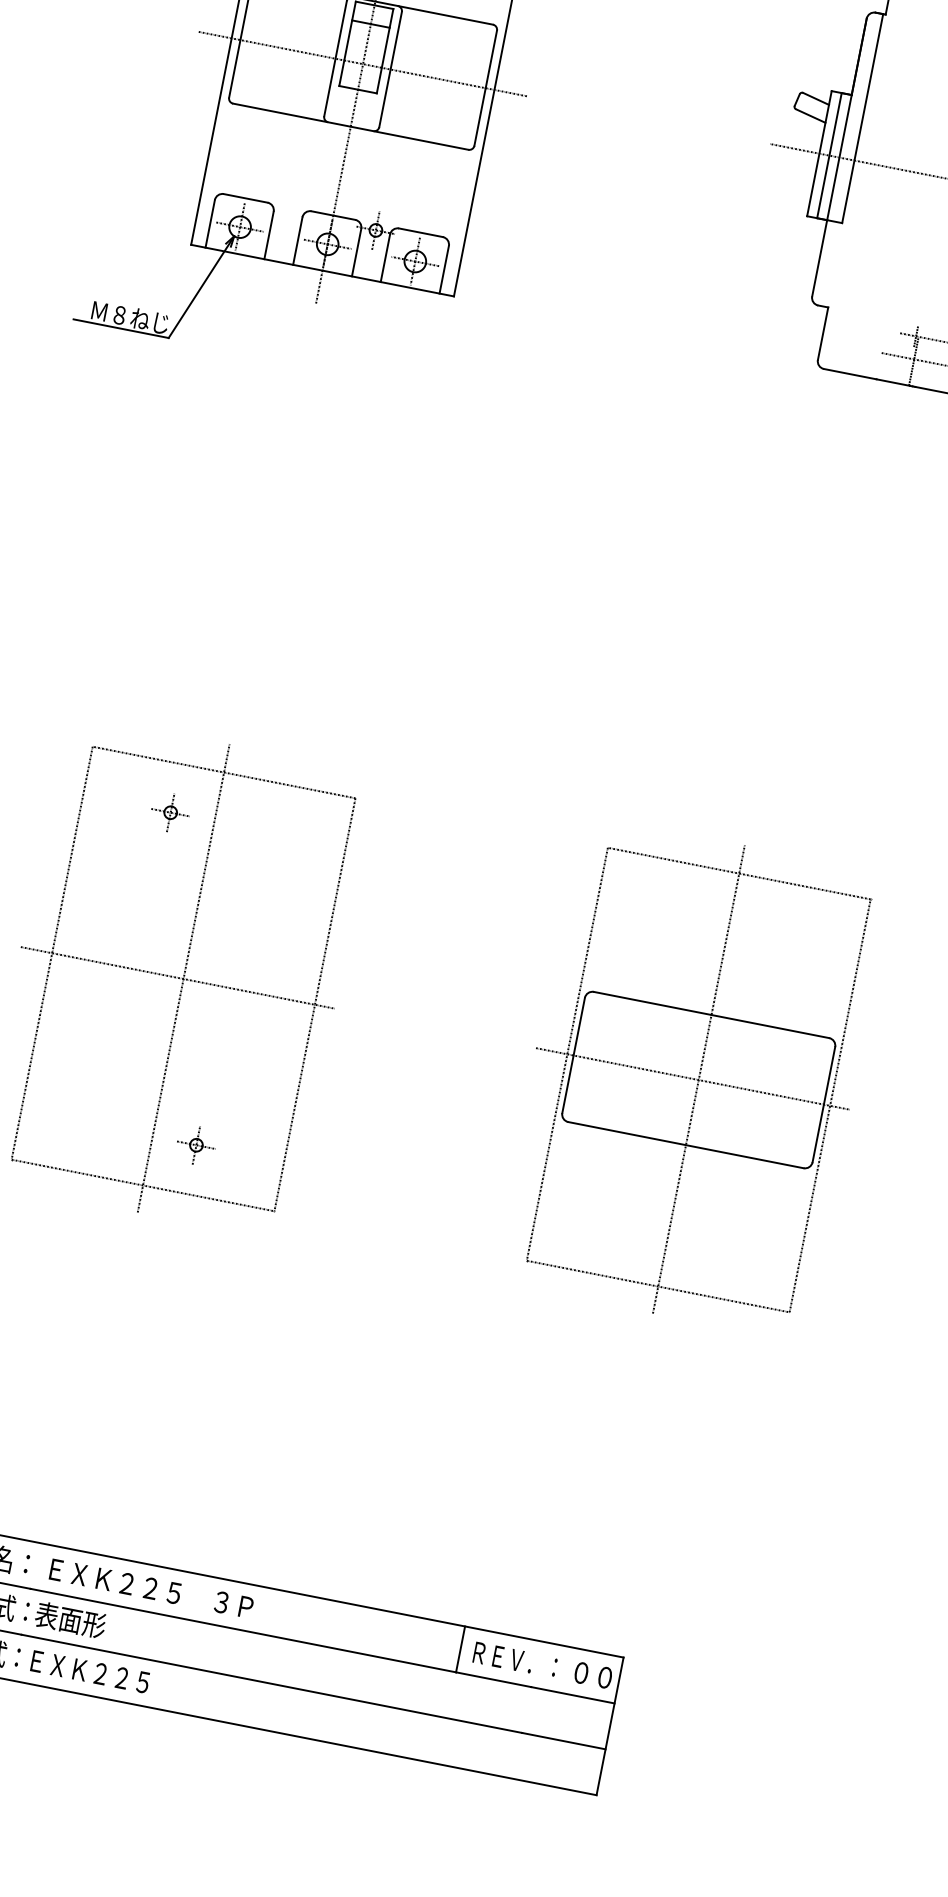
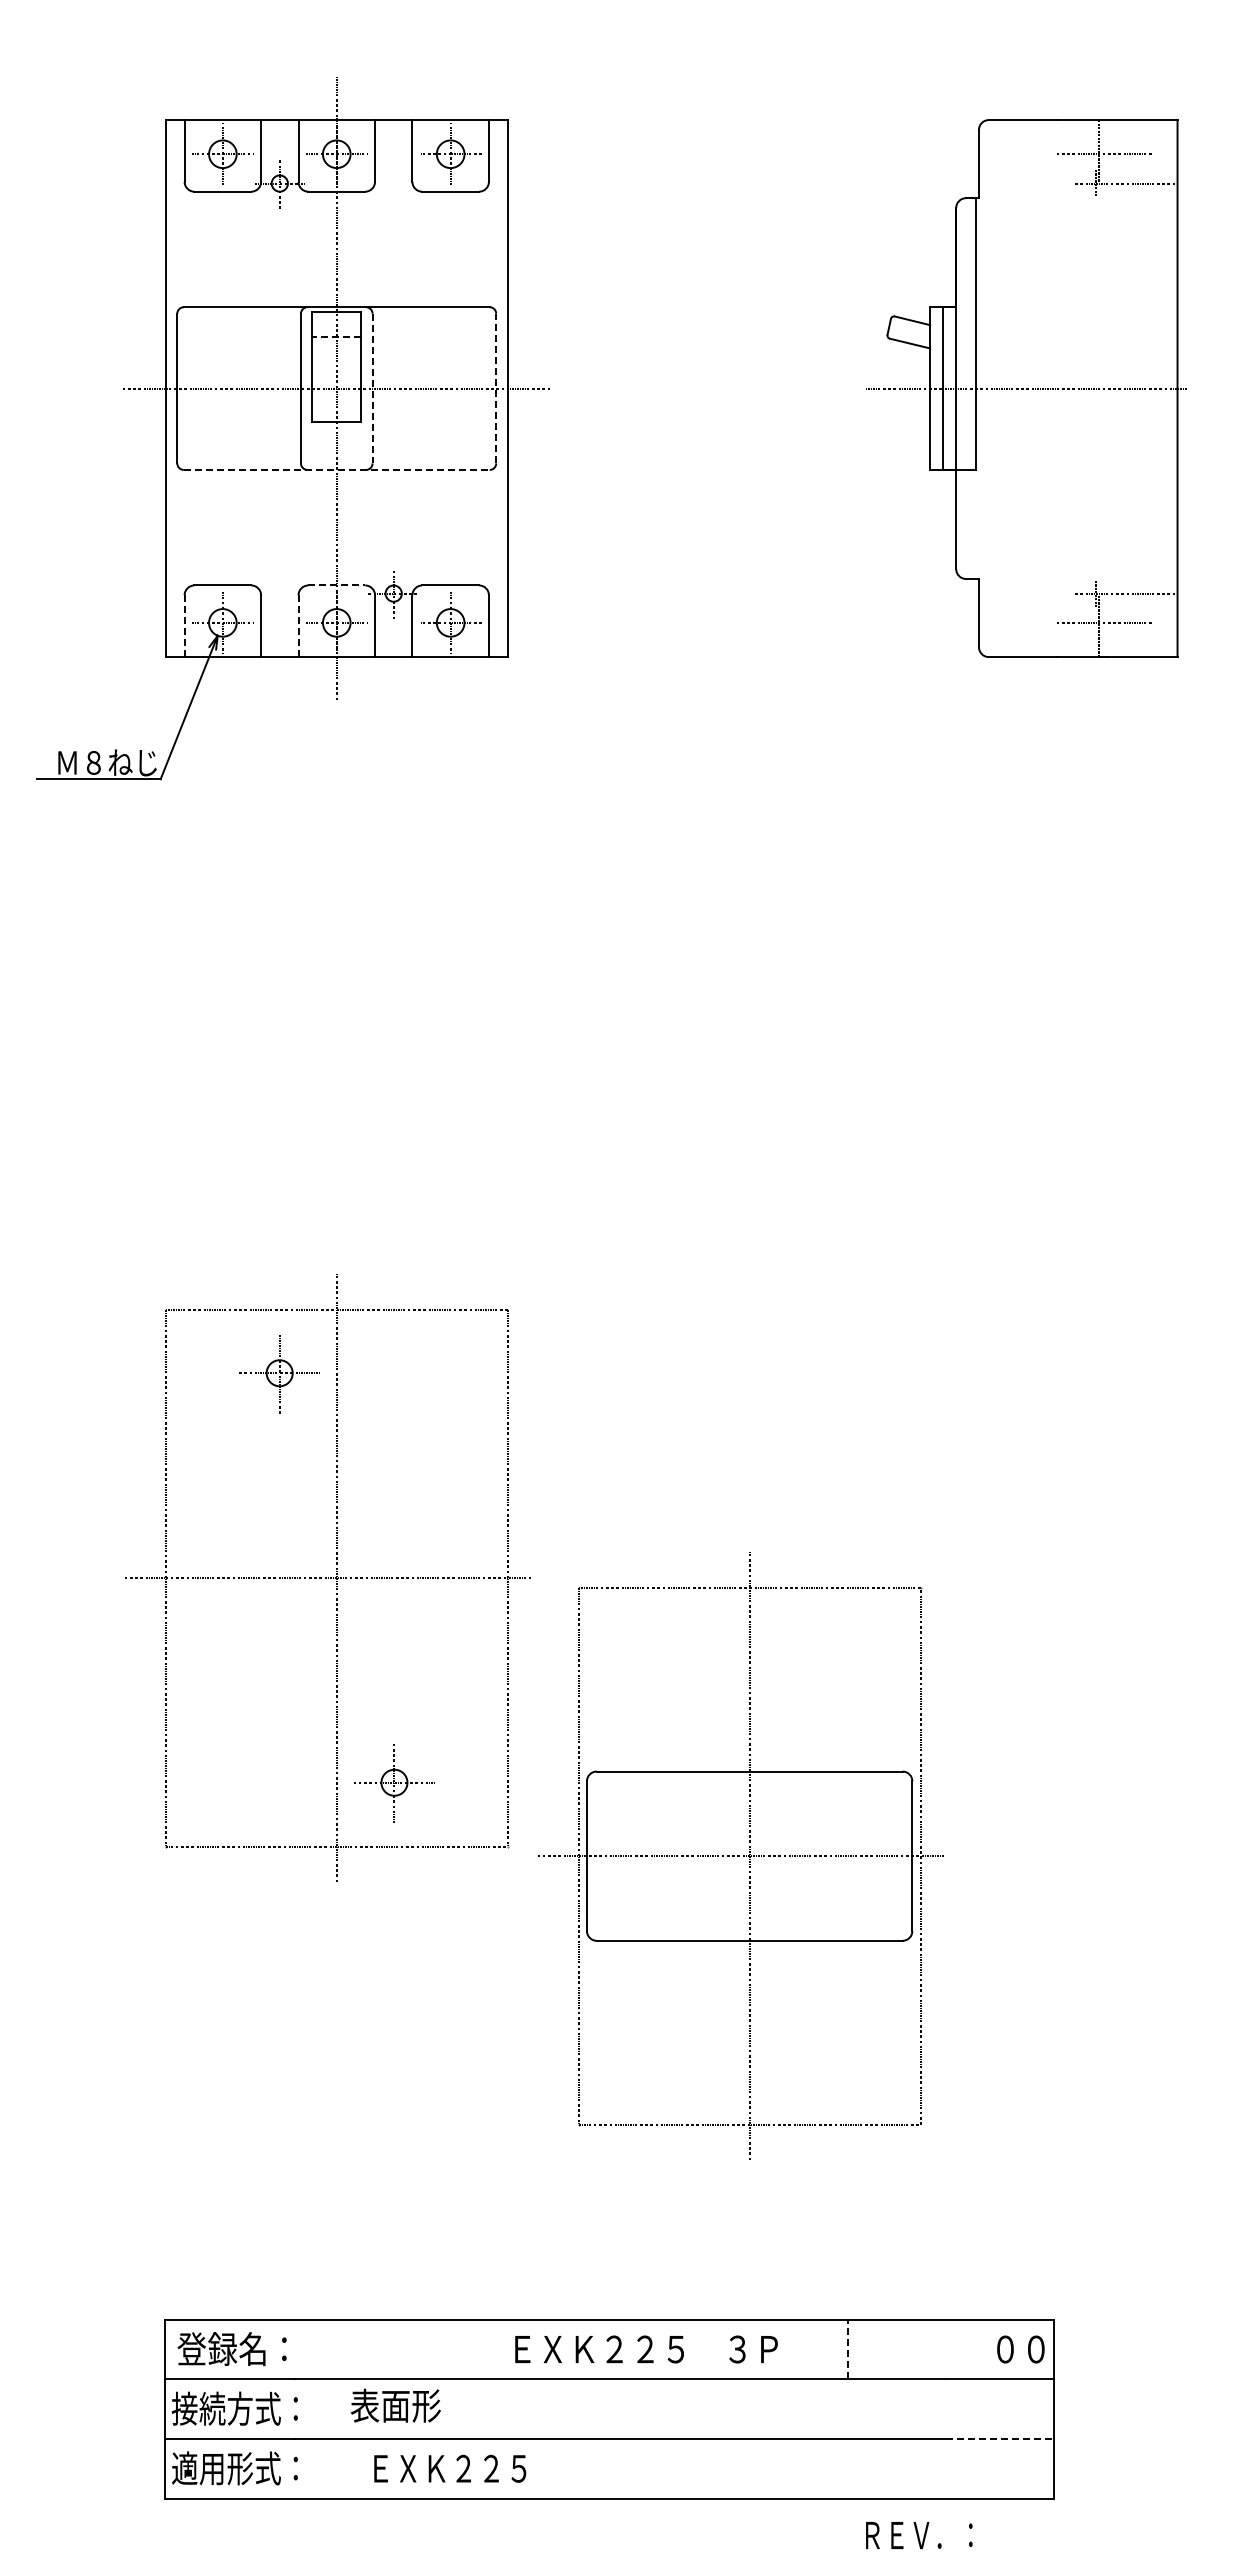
line: (370, 24) -> (336, 336), solid -> dashed
line: (390, 69) -> (372, 388), solid -> dashed
line: (485, 88) -> (496, 388), solid -> dashed
line: (350, 126) -> (336, 469), solid -> dashed
line: (333, 215) -> (337, 585), solid -> dashed
line: (210, 224) -> (184, 626), solid -> dashed
line: (297, 241) -> (298, 626), solid -> dashed
part: (170, 812) -> (279, 1372), size x1.6
part: (691, 1078) -> (740, 1855), moved
part: (195, 1145) -> (392, 1783), size x1.6
text: (151, 1588) -> (646, 2349), moved
text: (70, 1619) -> (395, 2405), moved
line: (460, 1649) -> (848, 2349), solid -> dashed
text: (515, 1660) -> (919, 2535), moved
text: (90, 1671) -> (450, 2468), moved
line: (564, 1741) -> (1000, 2439), solid -> dashed

